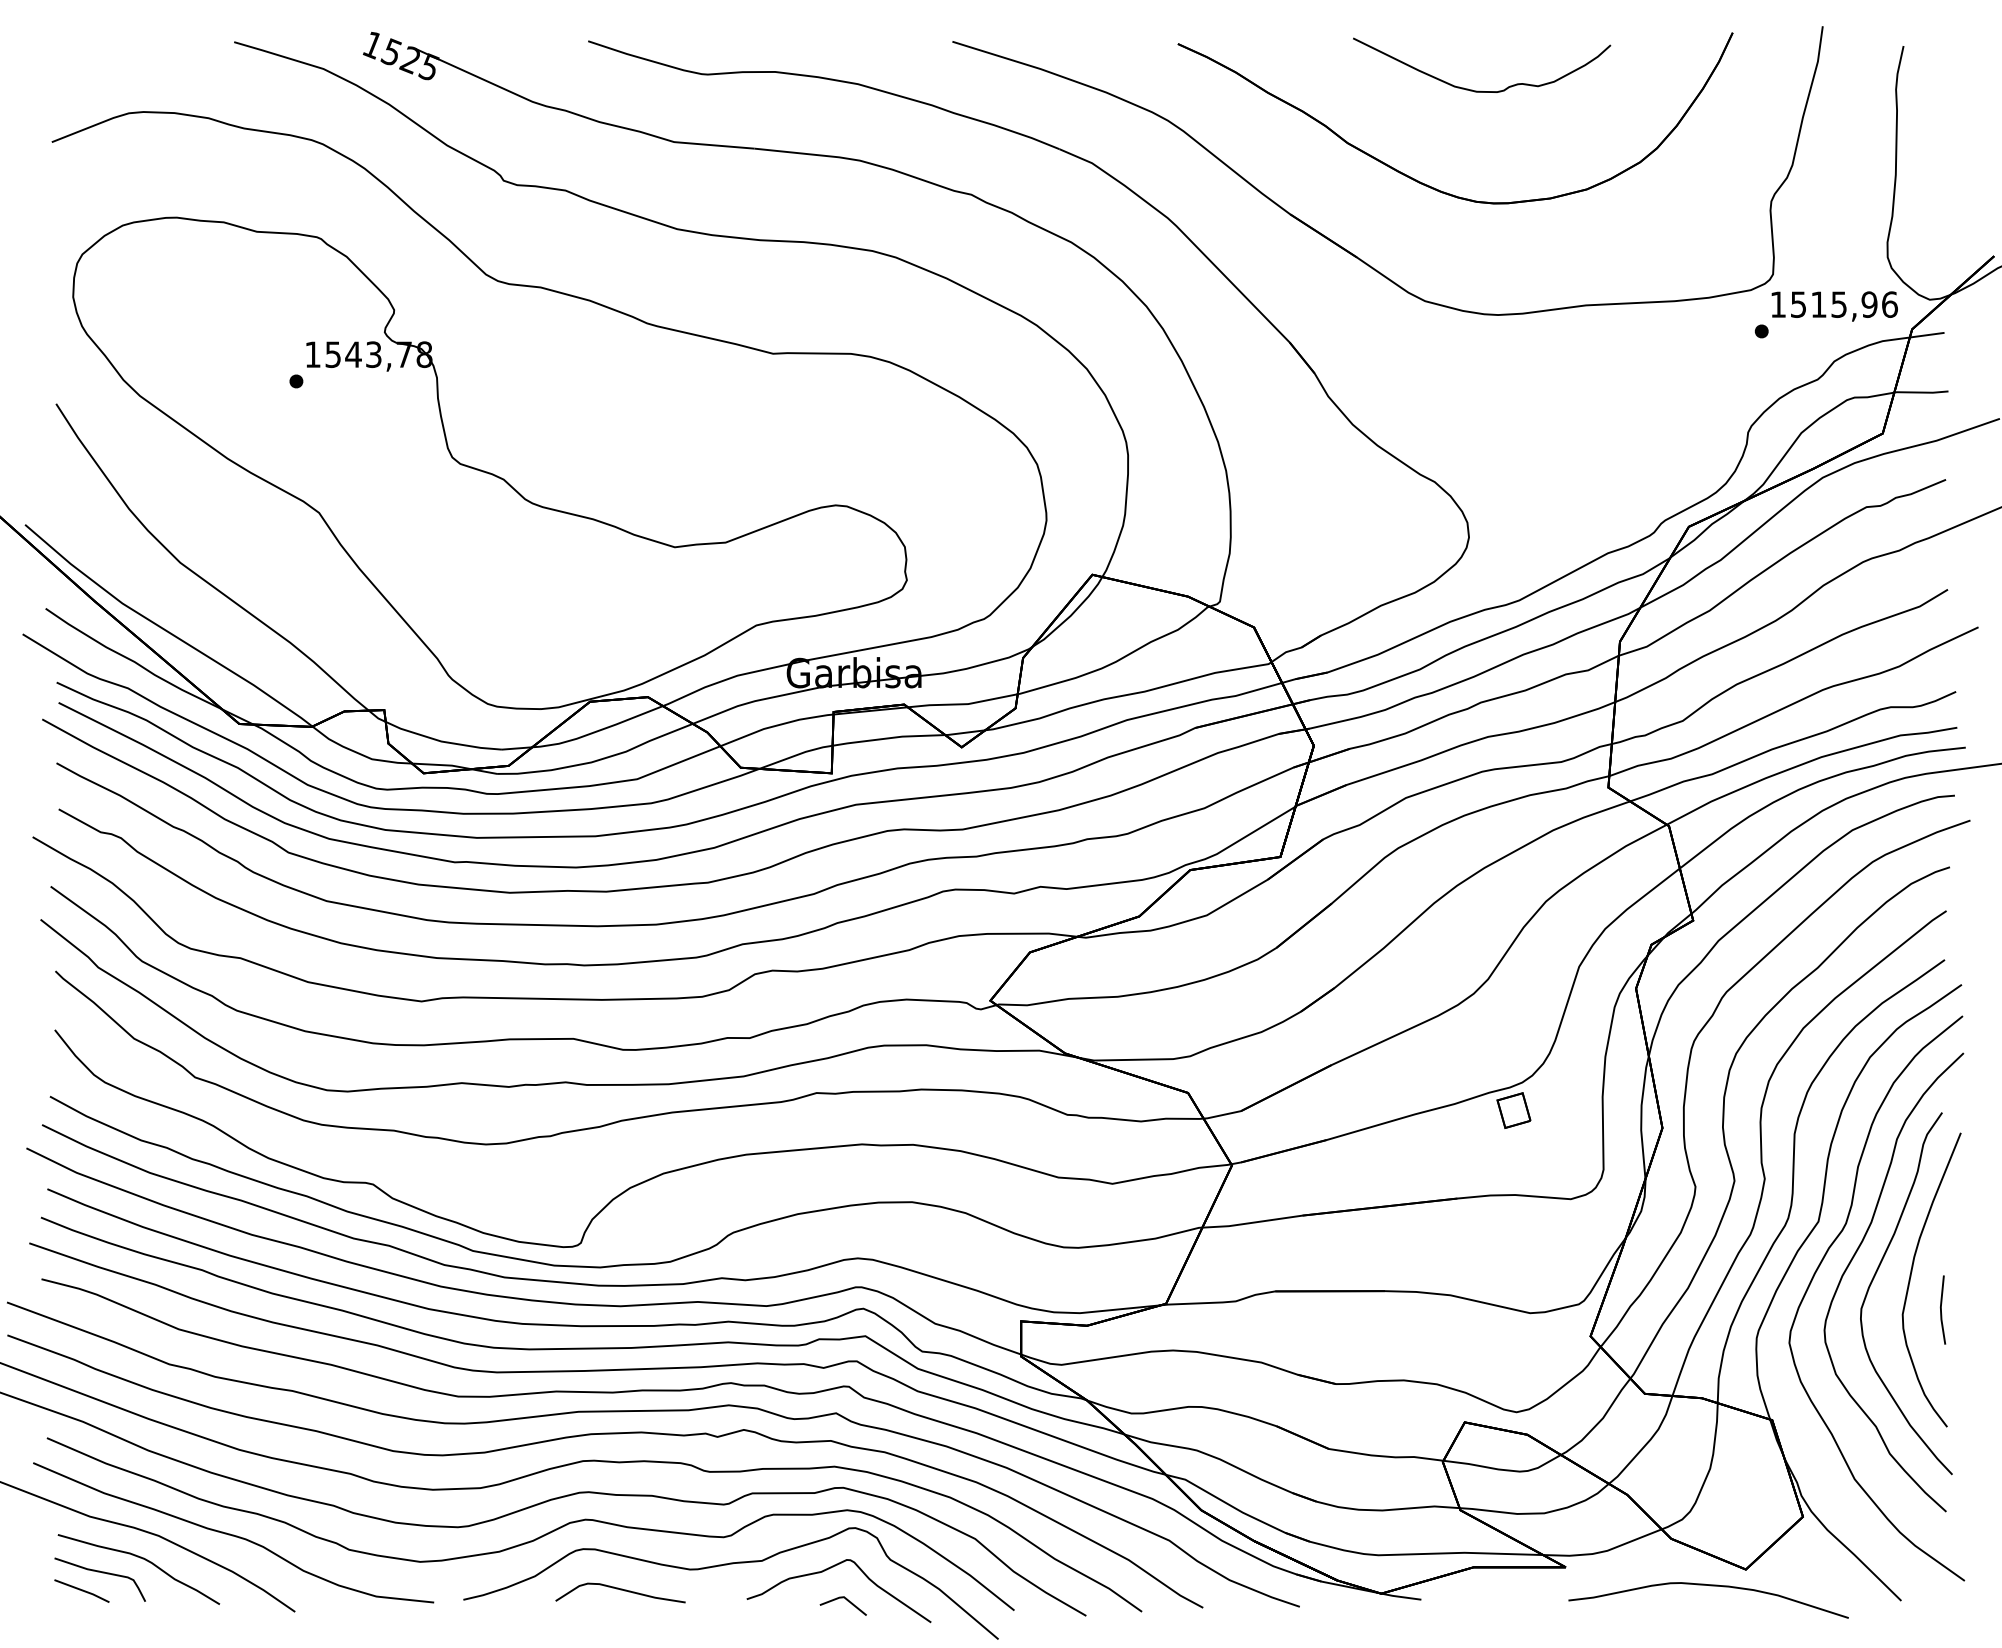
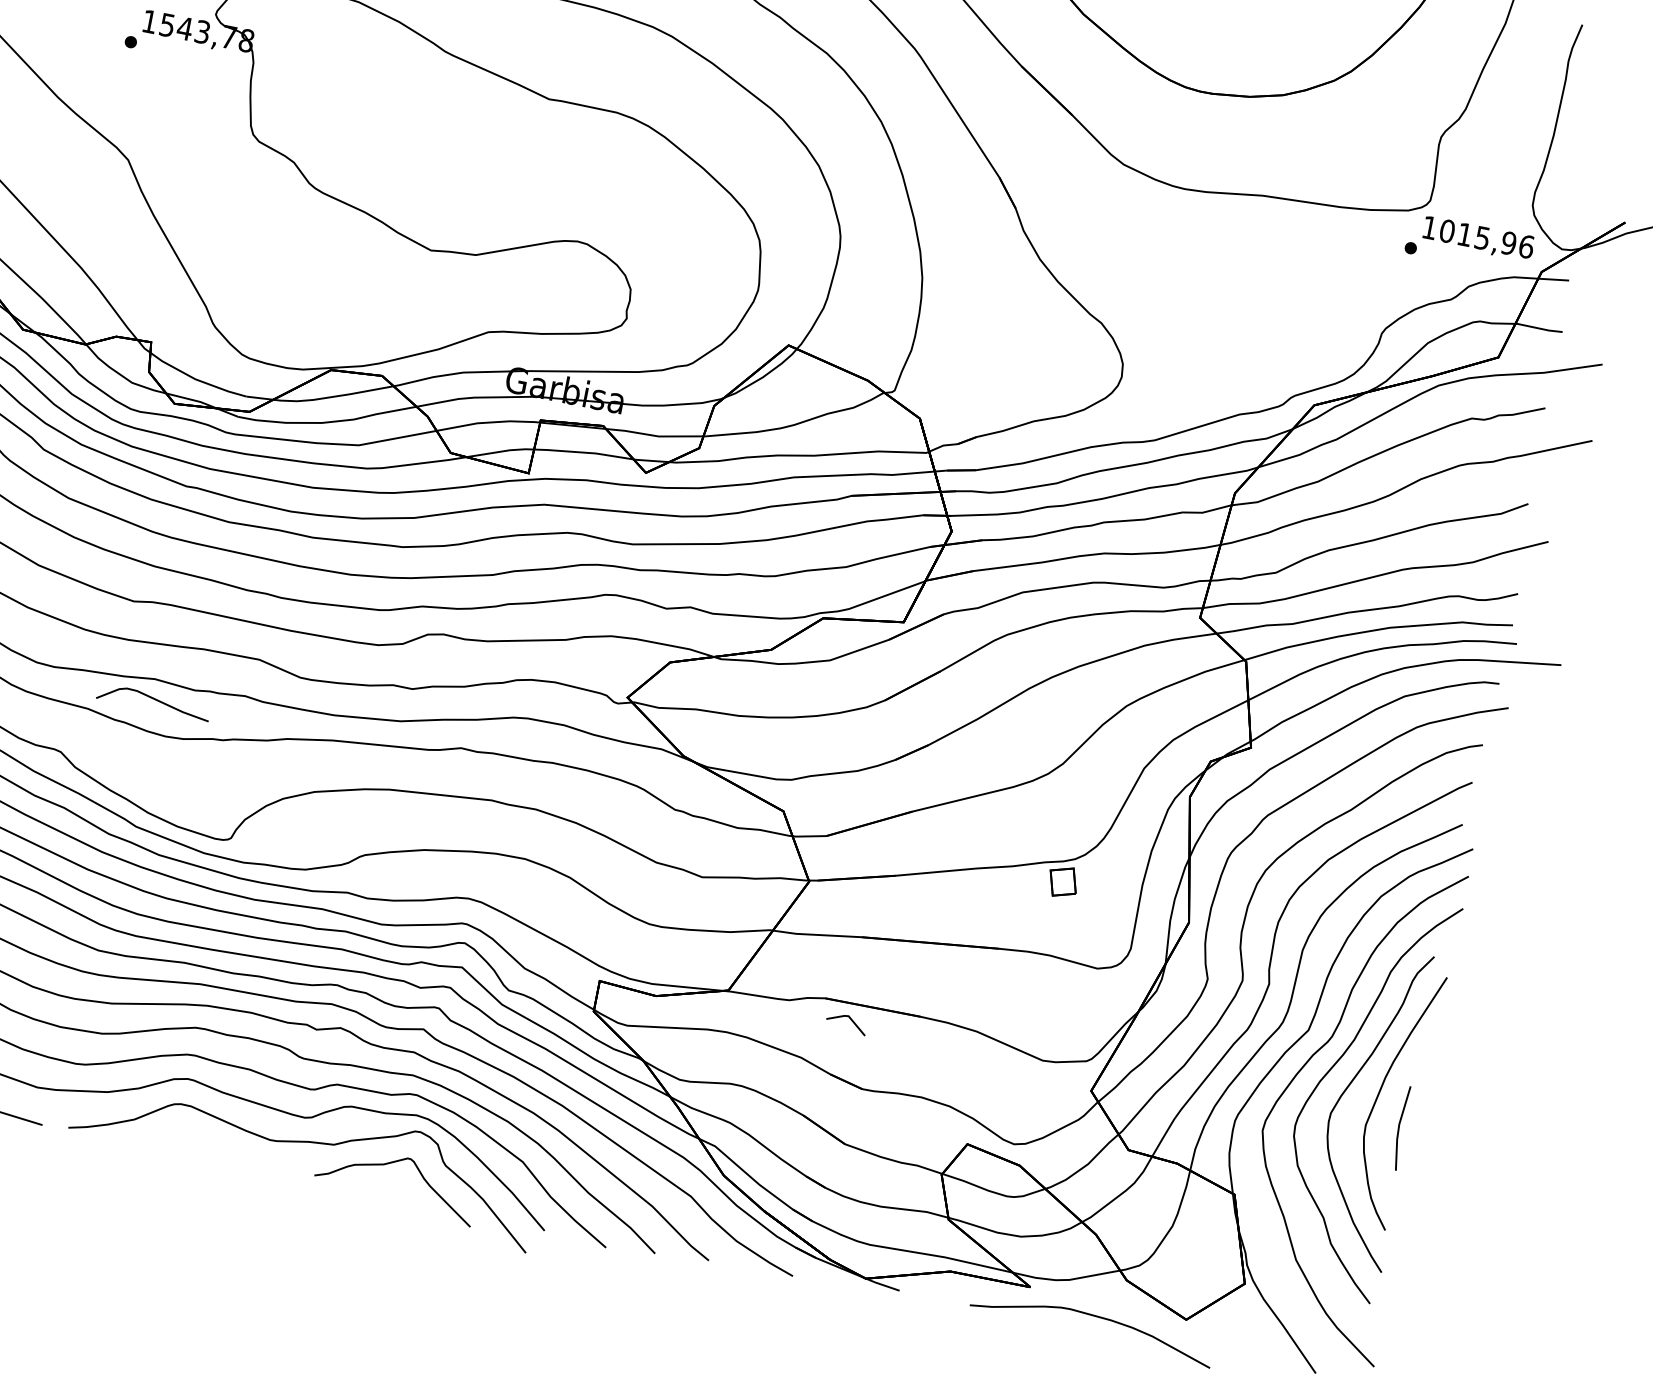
text: (1798, 304) -> (1447, 231), 1515,96 -> 1015,96
part: (1943, 1309) -> (1402, 1127), size x1.4
curve: (1710, 1586) -> (1095, 1317), moved
curve: (620, 1590) -> (154, 700), moved
line: (846, 1600) -> (850, 1019), moved

